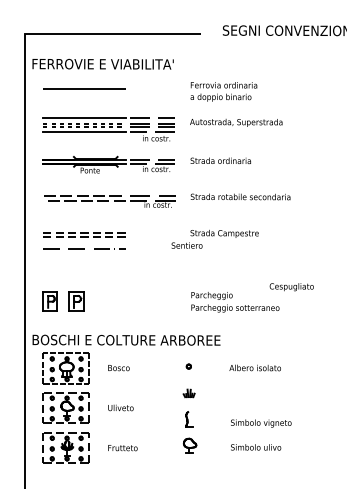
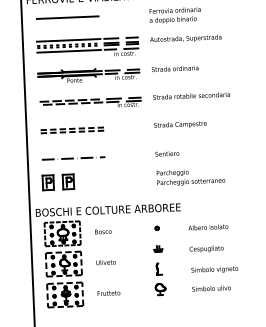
text: (186, 245) -> (166, 153), moved
line: (84, 248) -> (73, 158), moved
text: (291, 287) -> (206, 249), moved

